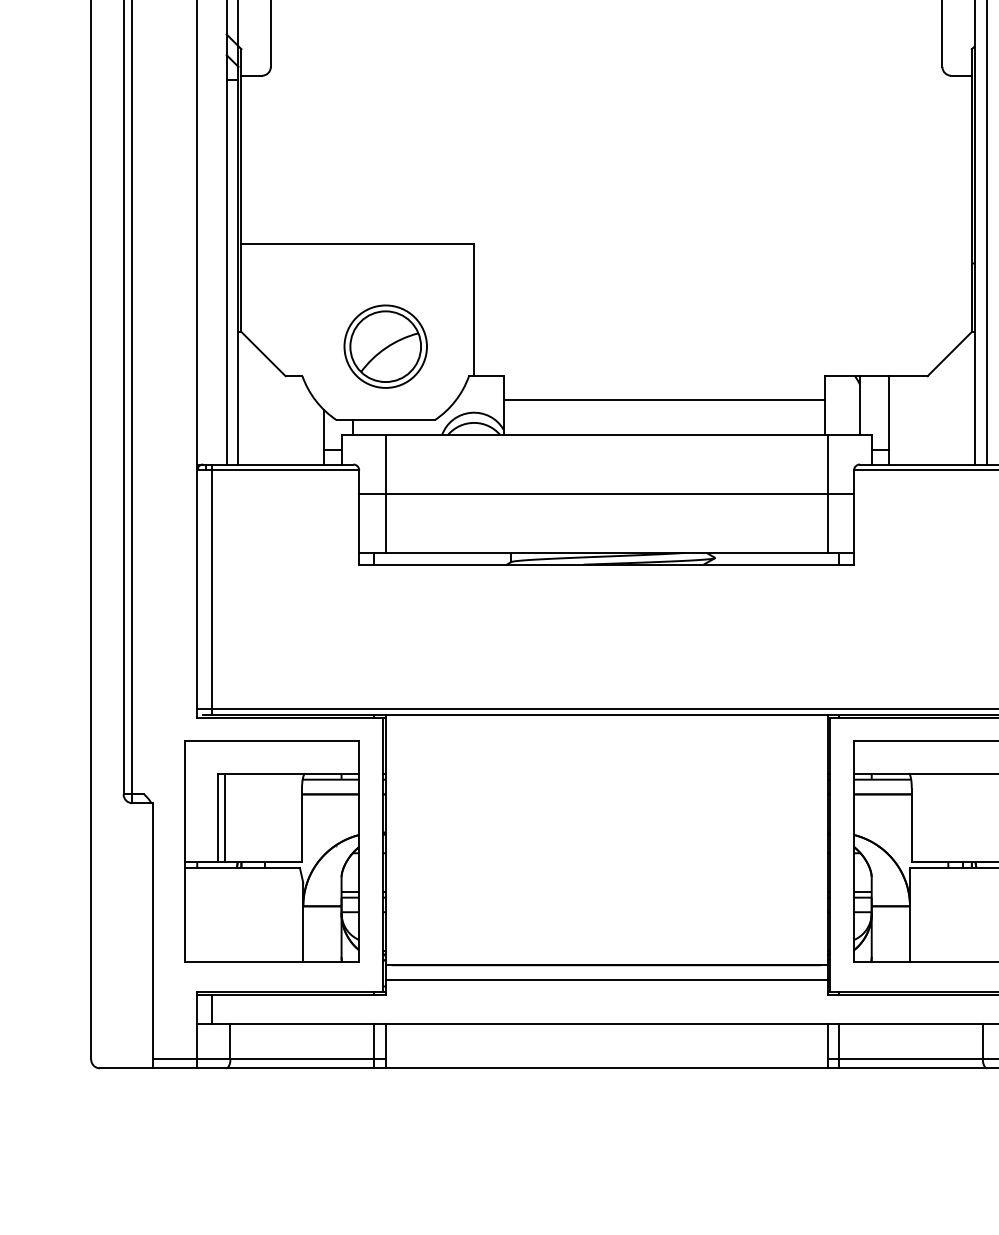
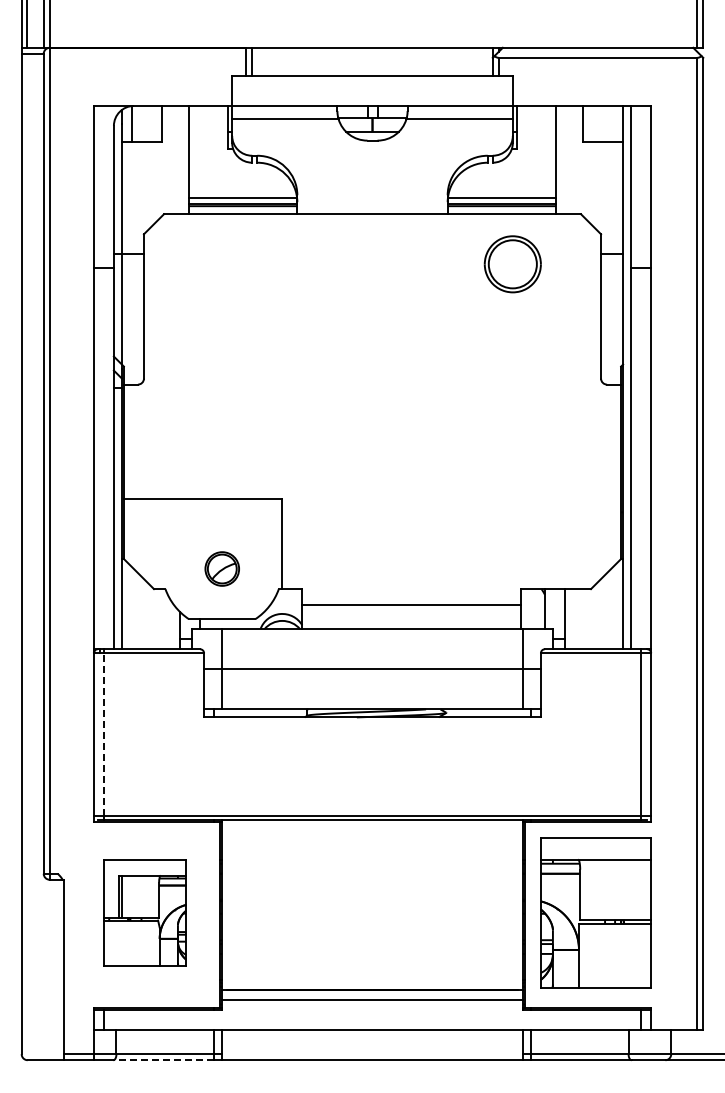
part: (386, 345) -> (222, 568), size x0.6
line: (211, 588) -> (103, 733), solid -> dashed
part: (271, 851) -> (144, 912), size x0.7
line: (299, 1068) -> (163, 1060), solid -> dashed

